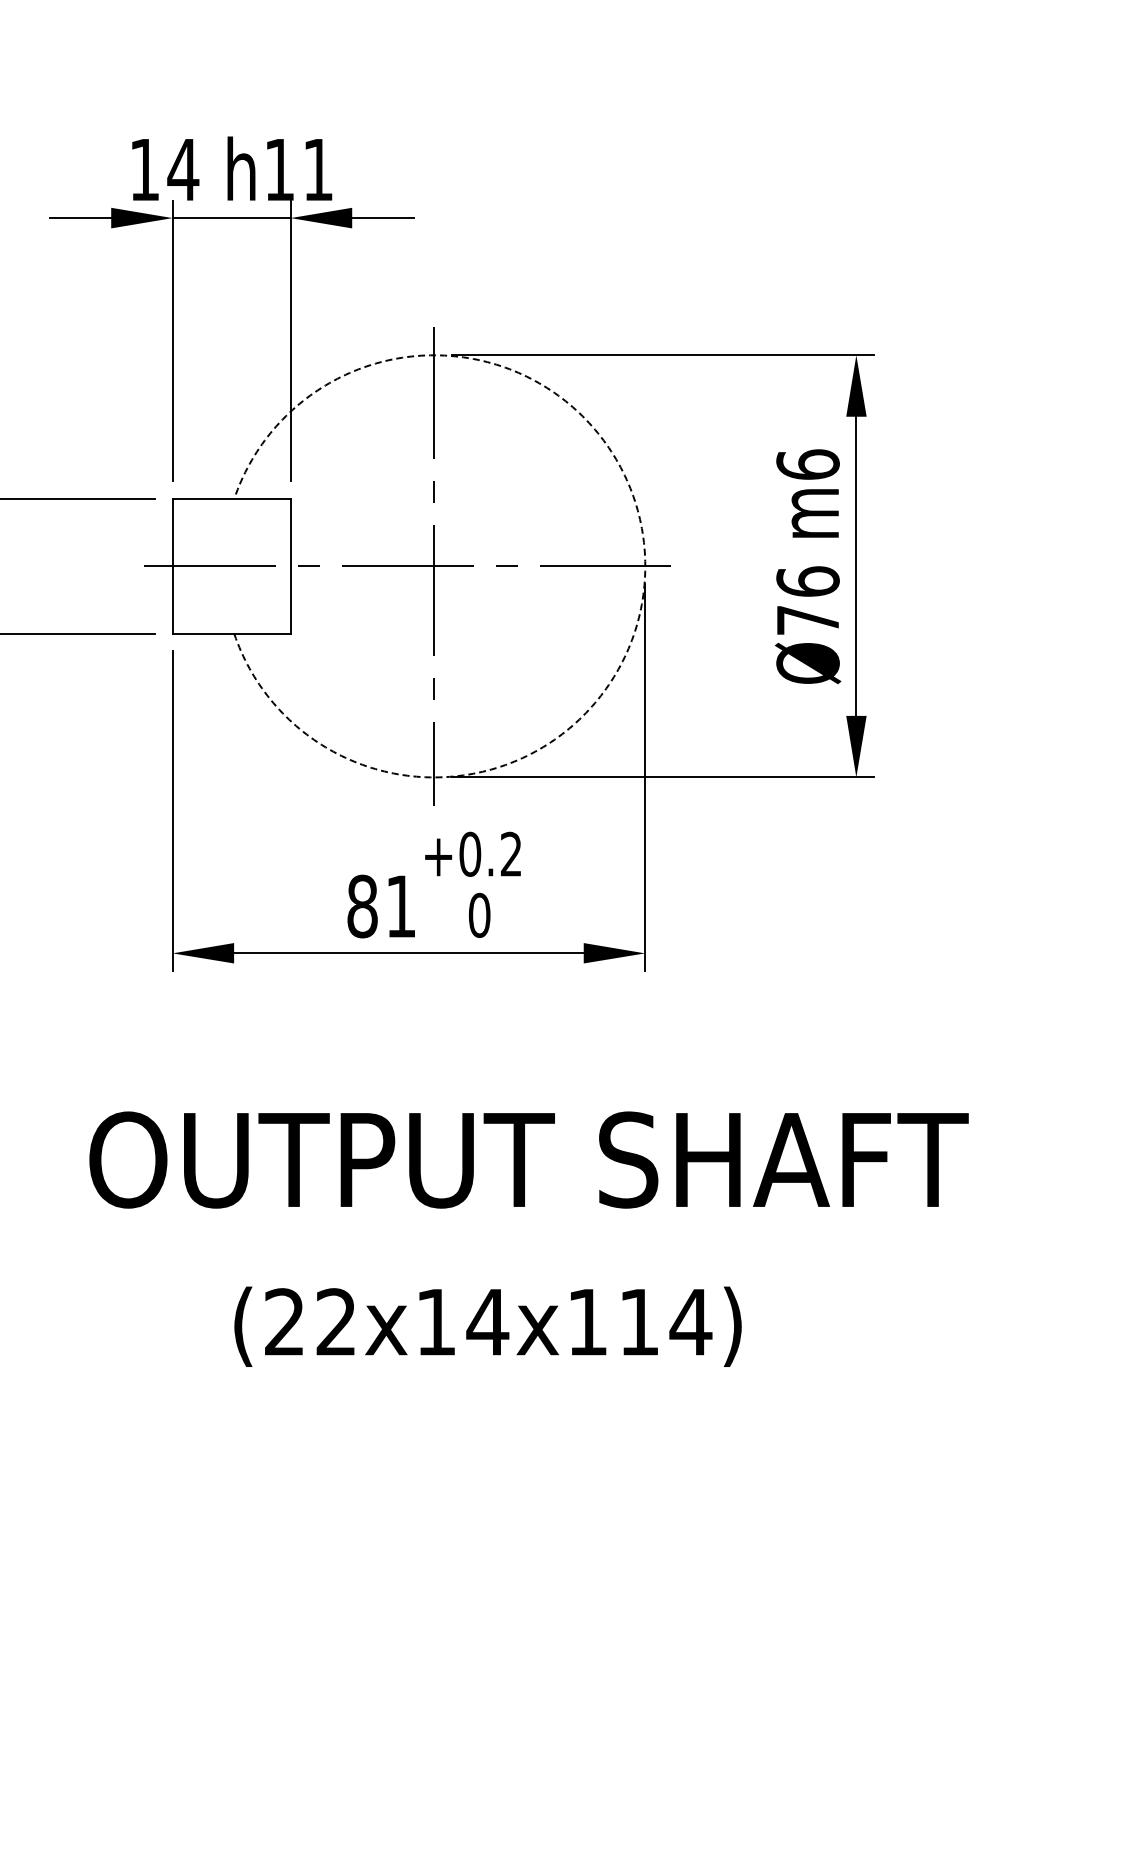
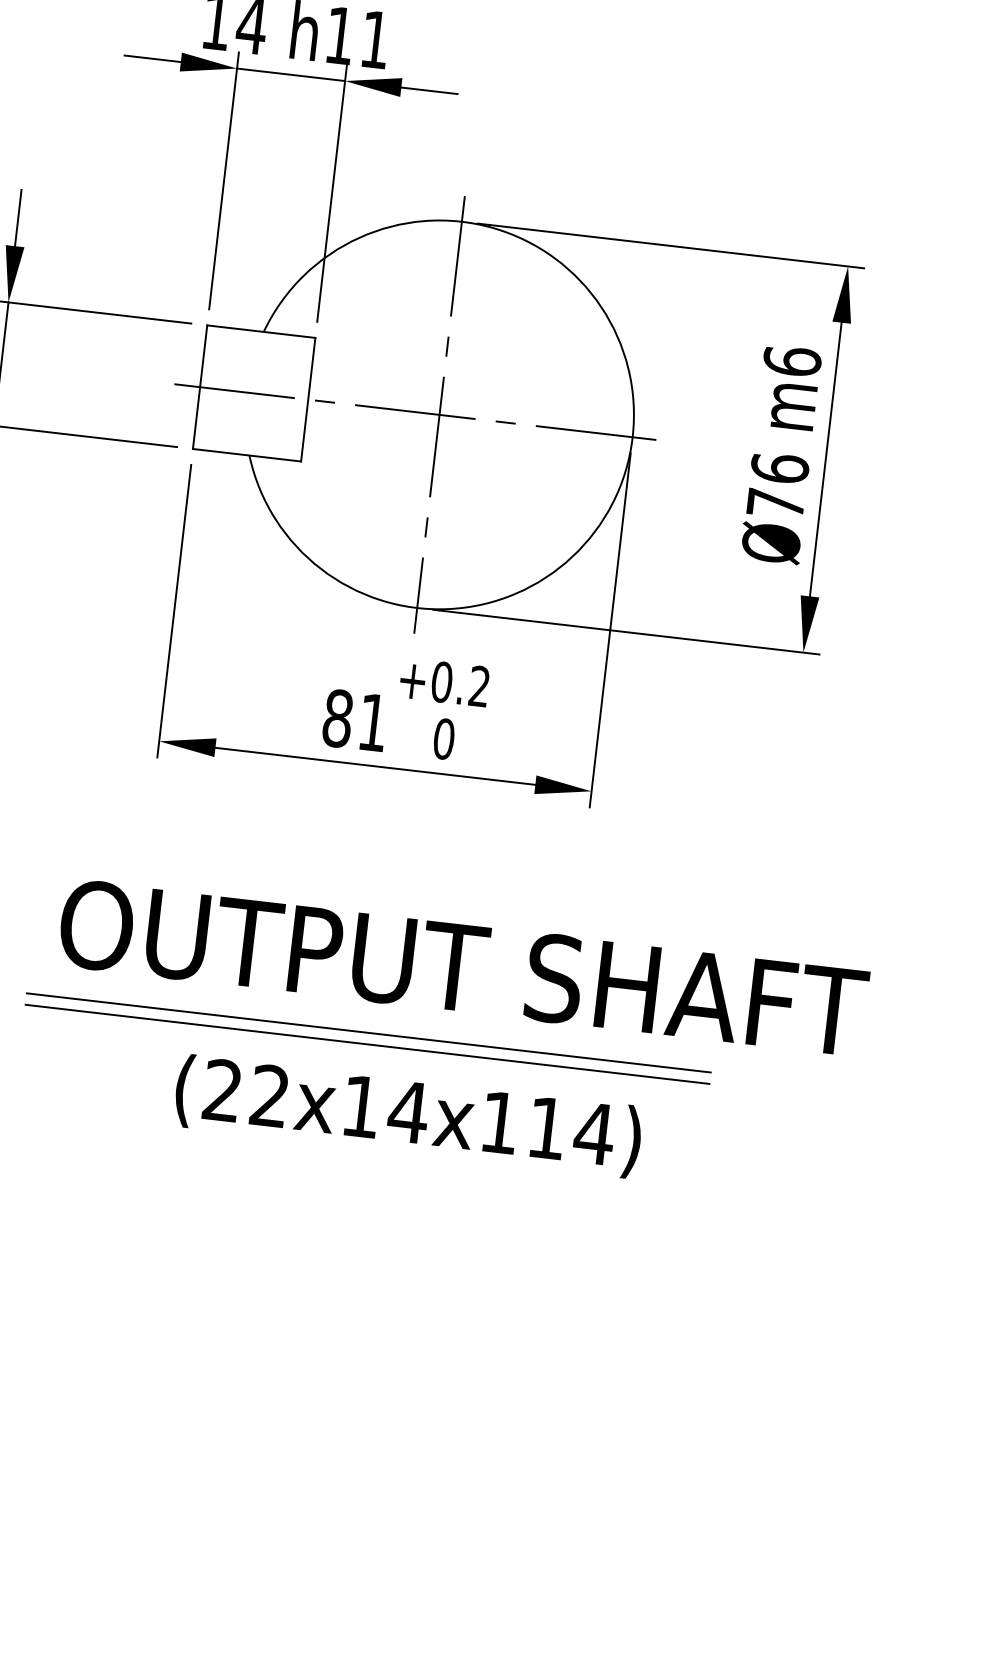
arc: (645, 566) -> (632, 437), dashed -> solid
line: (434, 1241) -> (368, 1032), added
line: (434, 1254) -> (366, 1044), added

